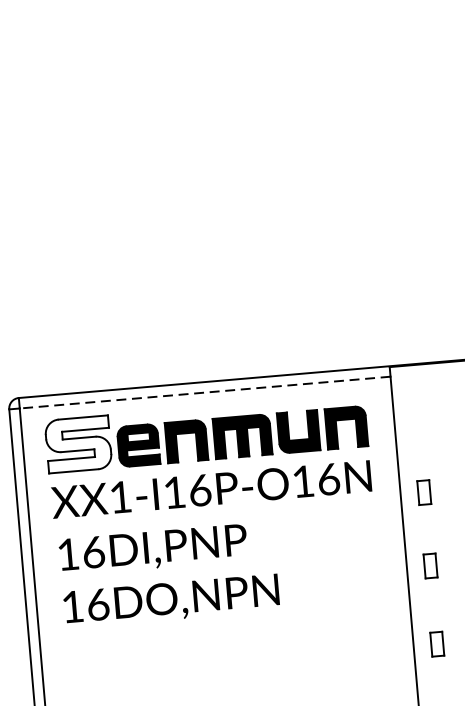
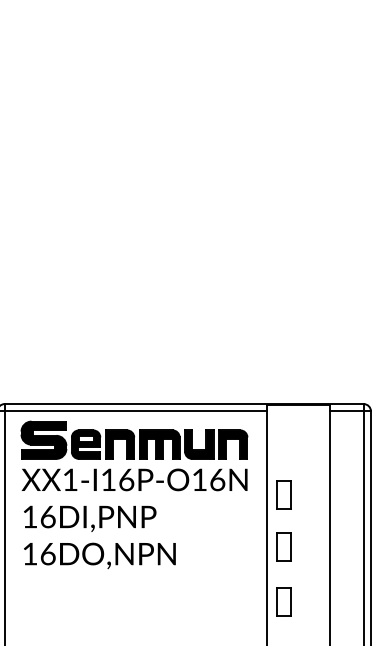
line: (204, 392) -> (135, 411), dashed -> solid
fill: (77, 443) -> (43, 439), added
part: (423, 492) -> (283, 494), size x1.67
part: (429, 565) -> (283, 546), size x1.67
part: (436, 643) -> (283, 601), size x1.67

